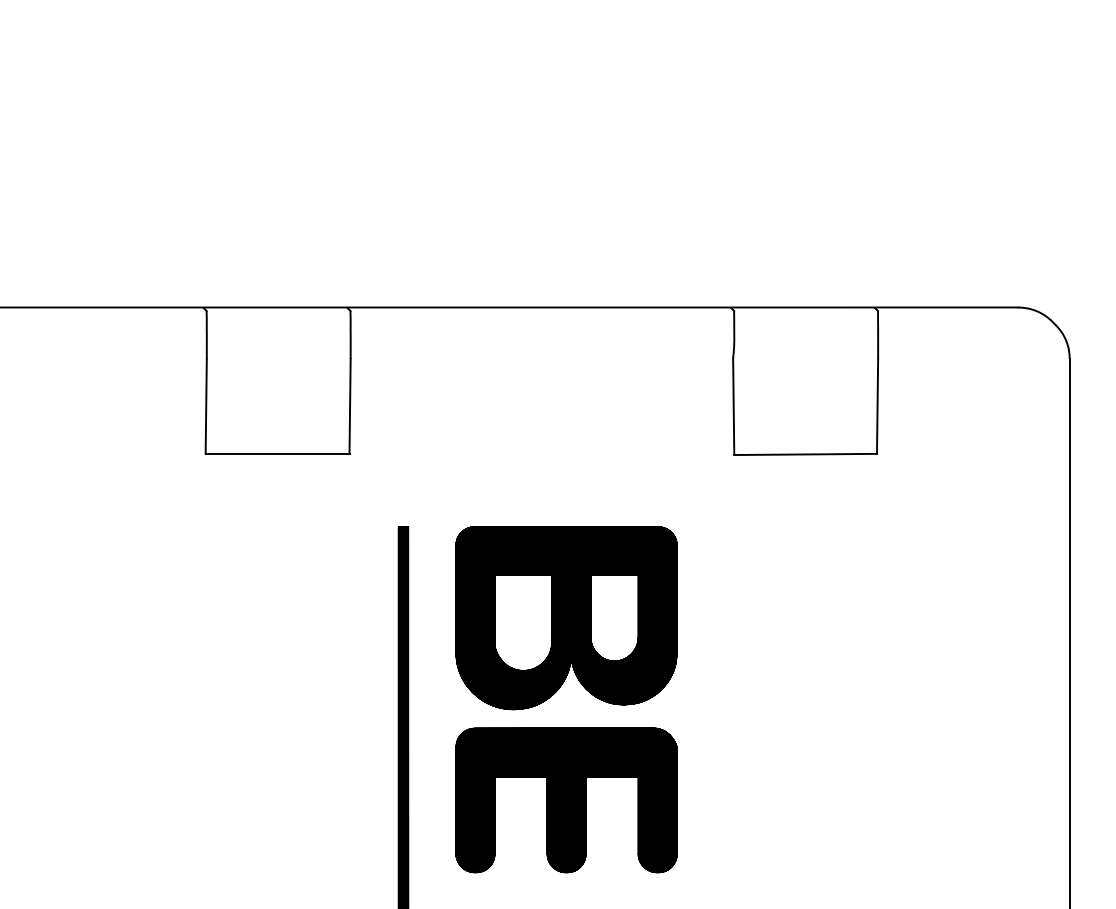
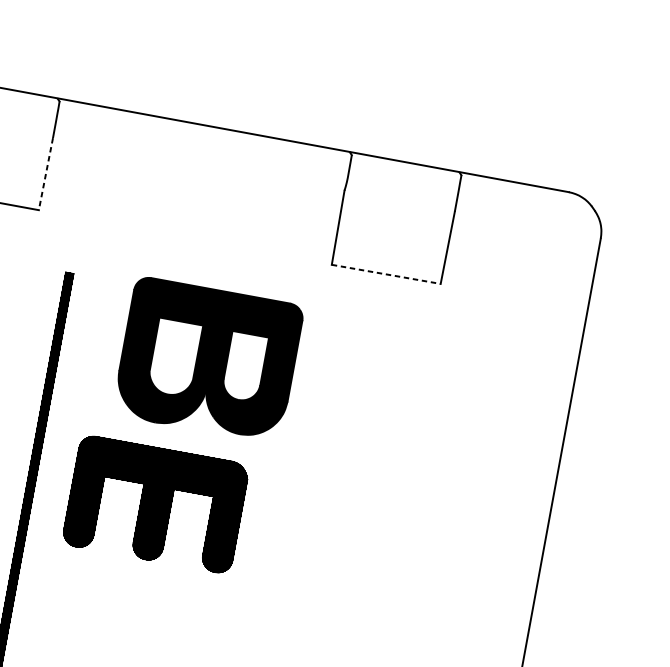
line: (350, 407) -> (46, 174), solid -> dashed
line: (806, 454) -> (386, 274), solid -> dashed
part: (566, 618) -> (208, 360), moved

